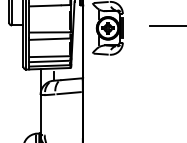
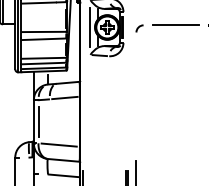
line: (92, 28) -> (90, 27), added
arc: (137, 28) -> (139, 27), added
line: (44, 114) -> (38, 121), added
line: (63, 135) -> (58, 144), added

